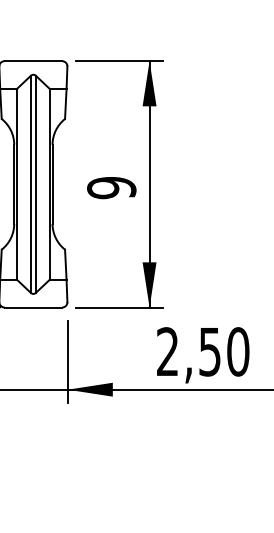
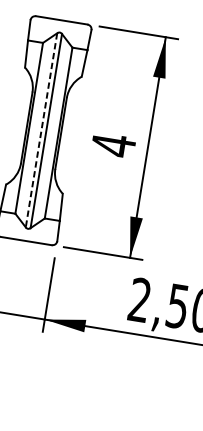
line: (30, 184) -> (41, 130), solid -> dashed
text: (111, 187) -> (113, 144), 9 -> 4

